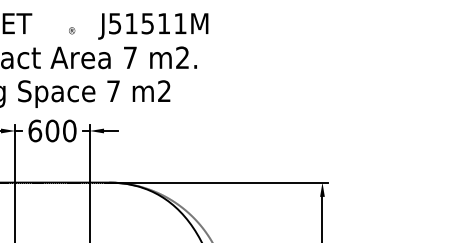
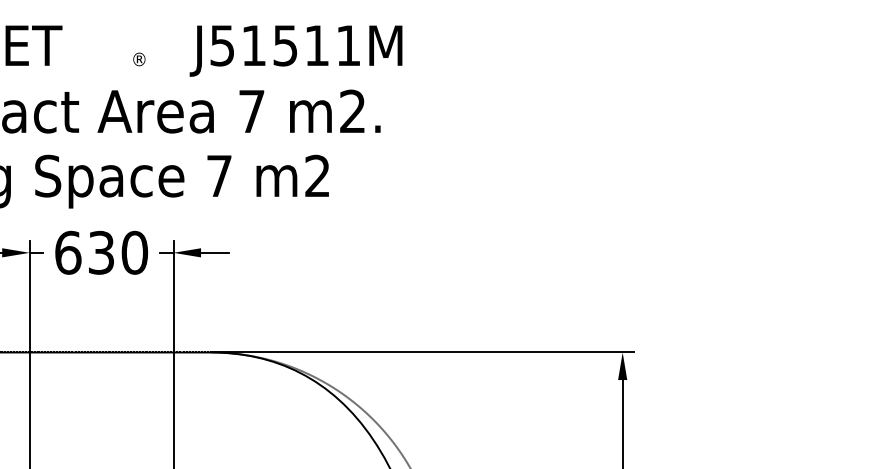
text: (52, 130) -> (101, 251), 600 -> 630

